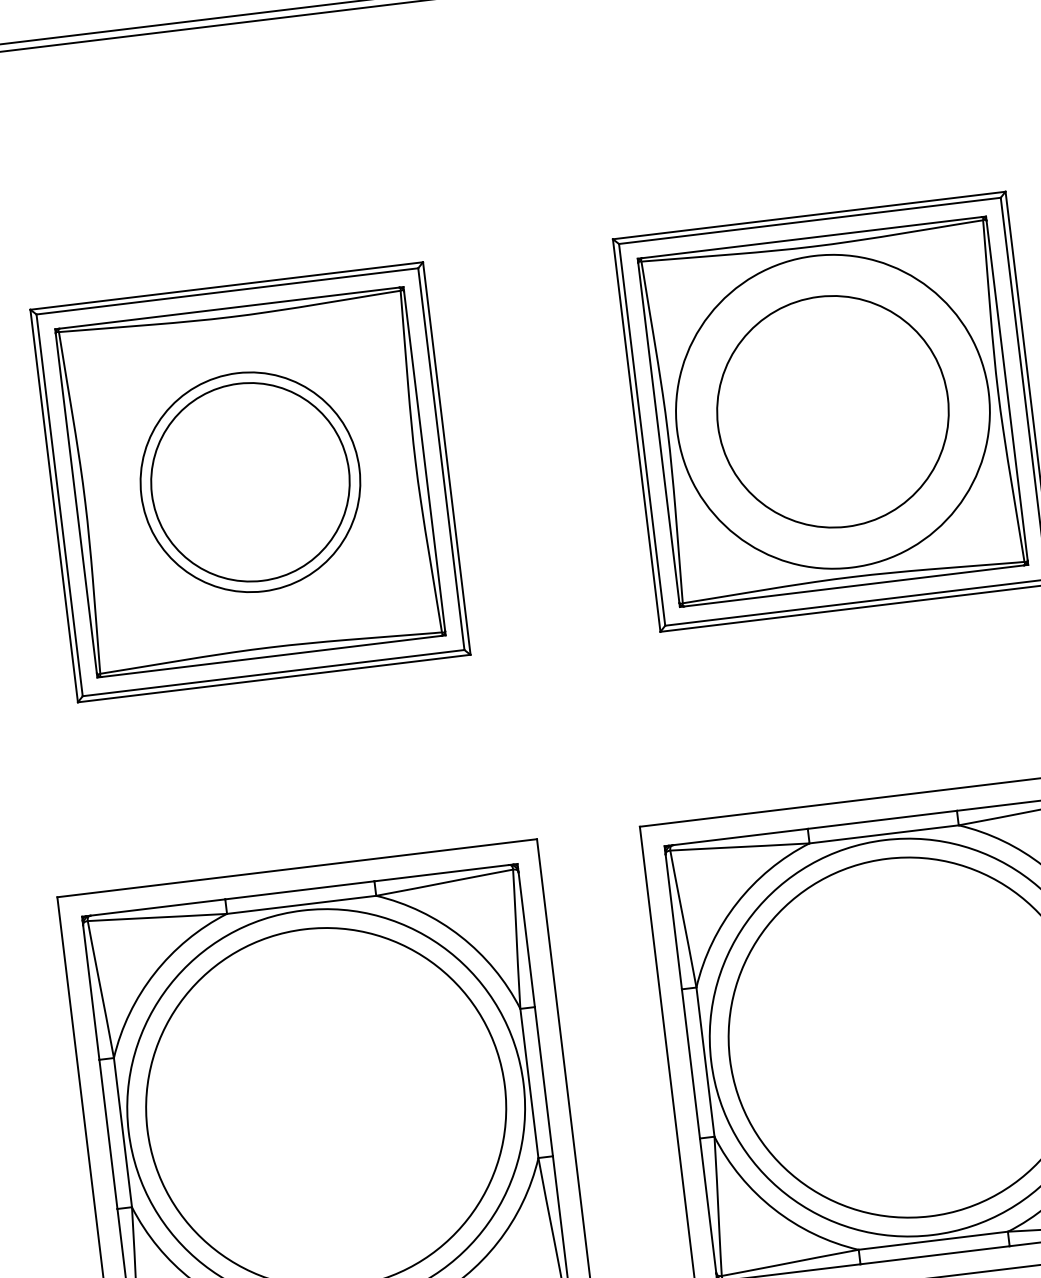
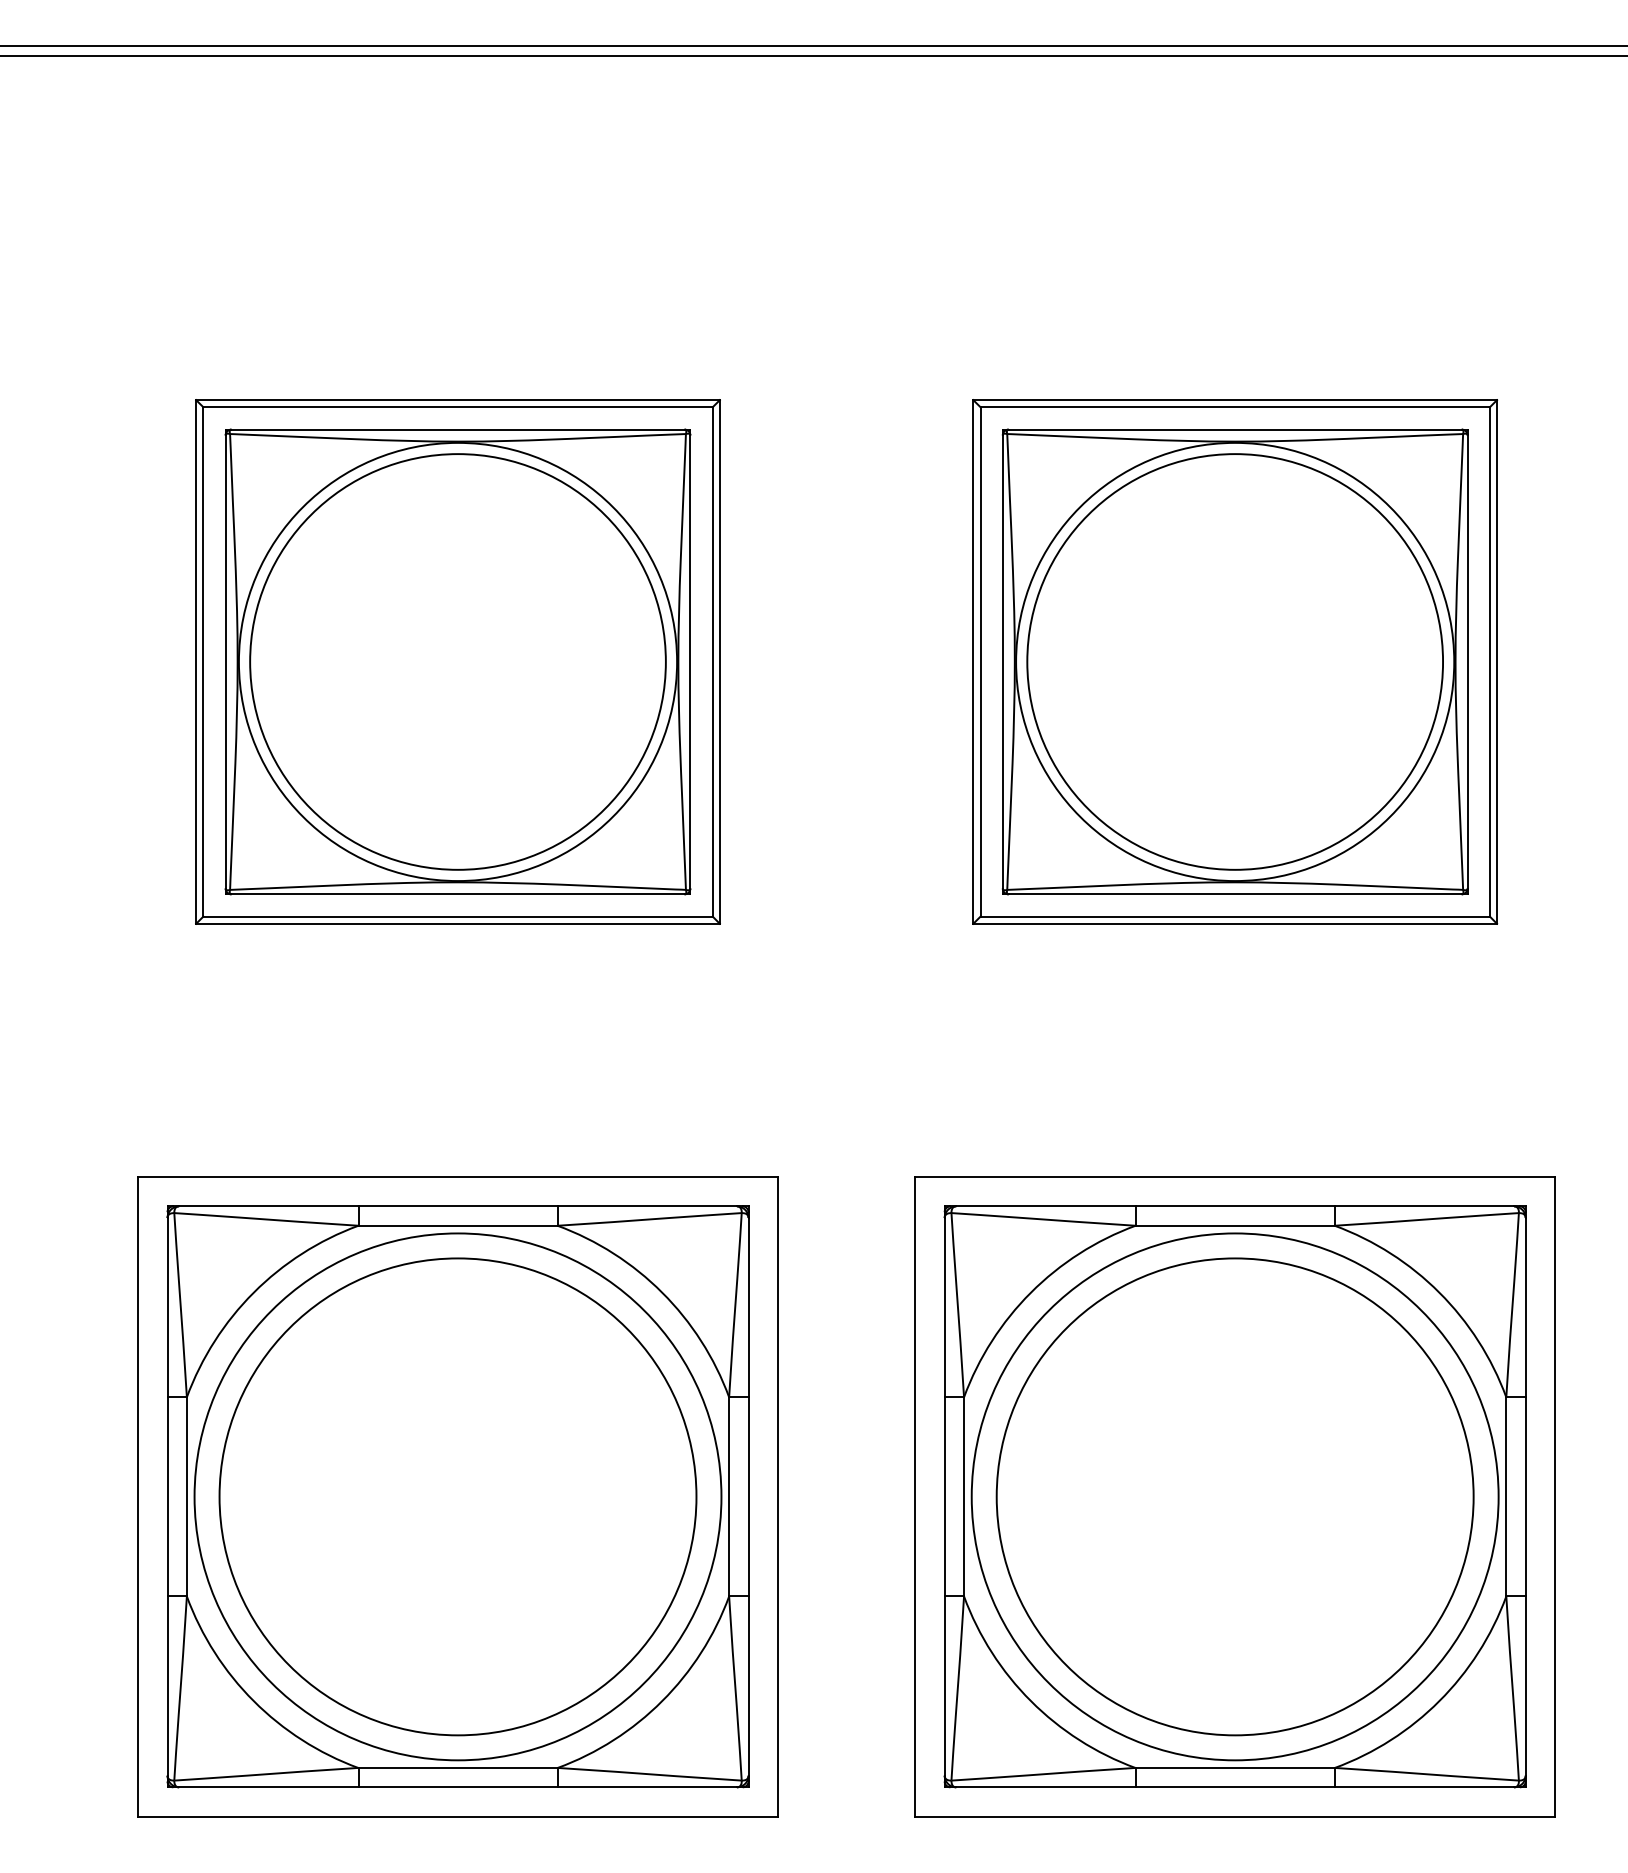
circle: (833, 411) -> (1235, 661), size x1.43
circle: (250, 481) -> (457, 661), size x1.43
circle: (250, 481) -> (457, 661), size x1.67

